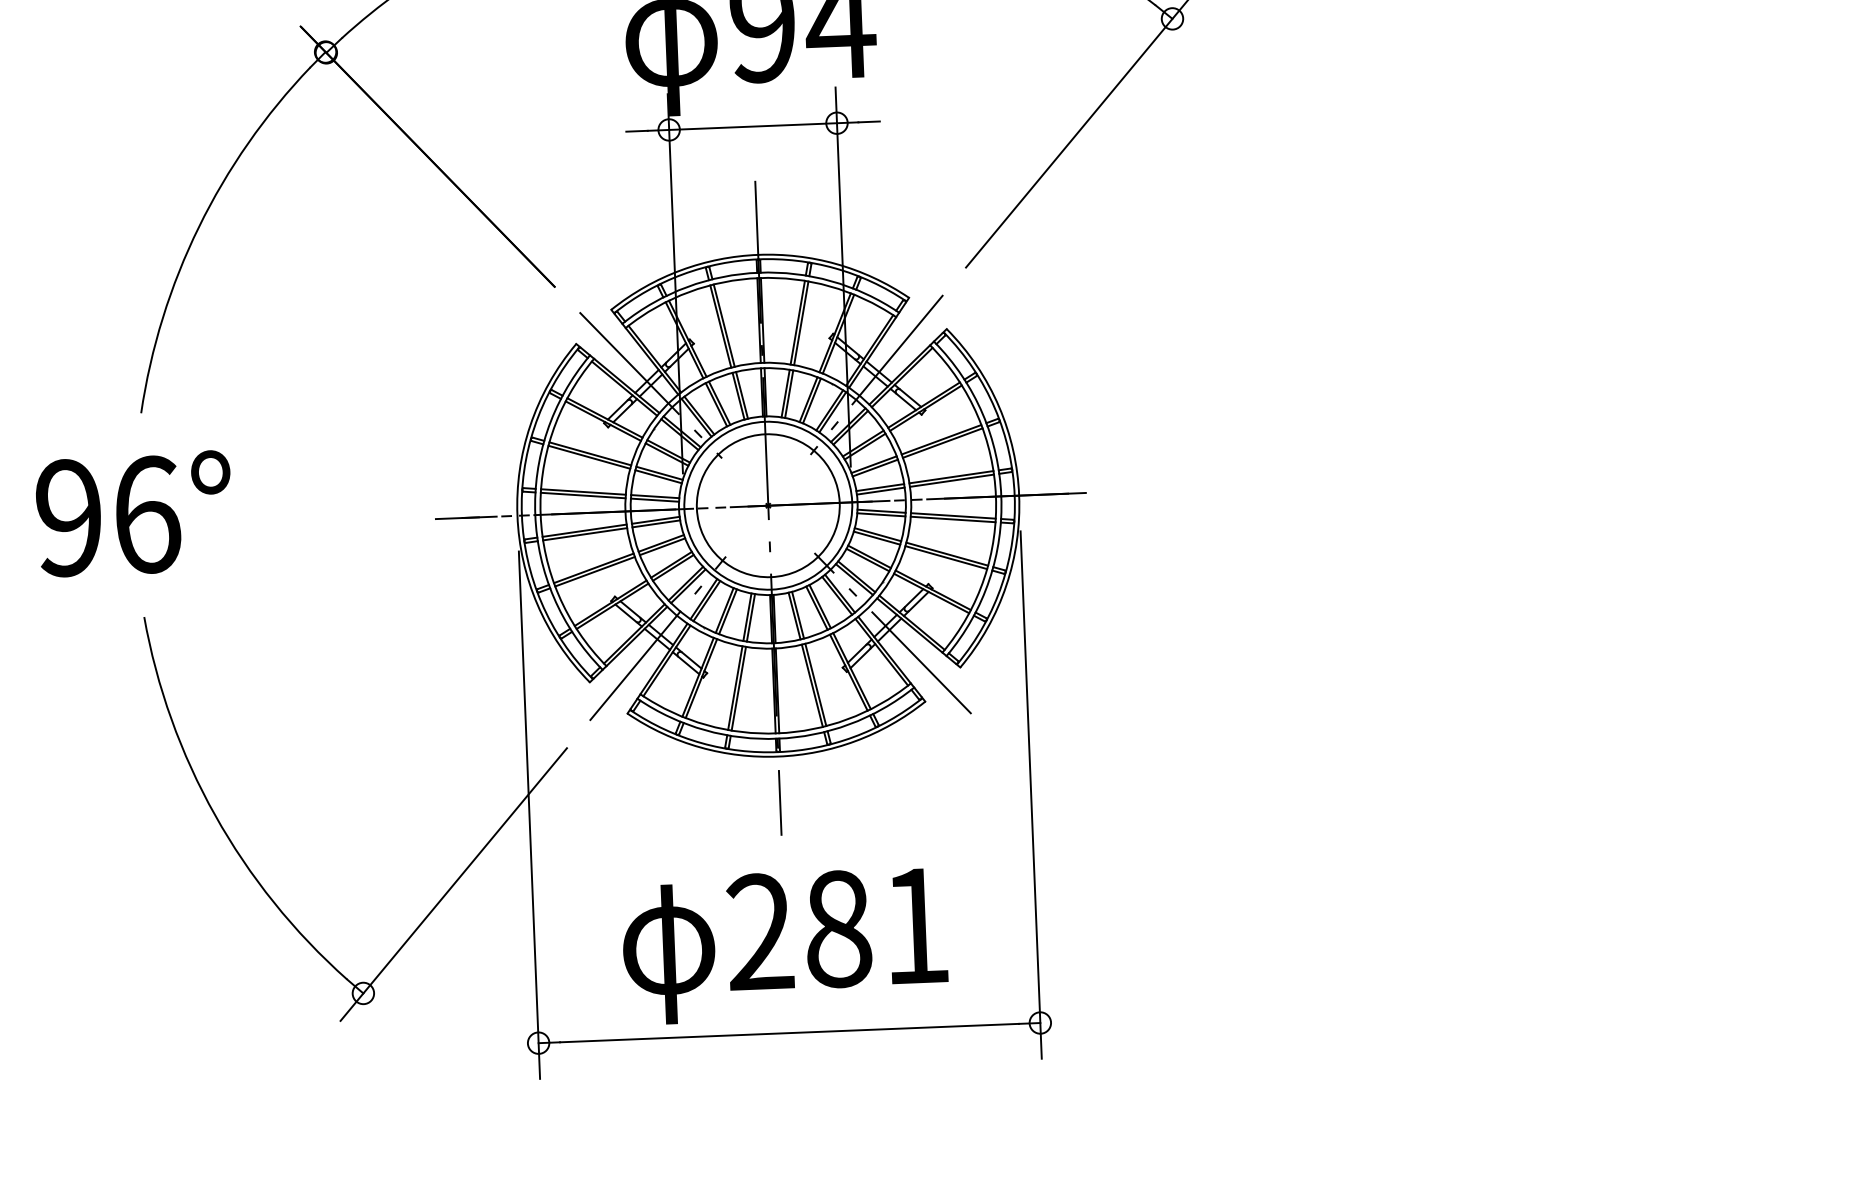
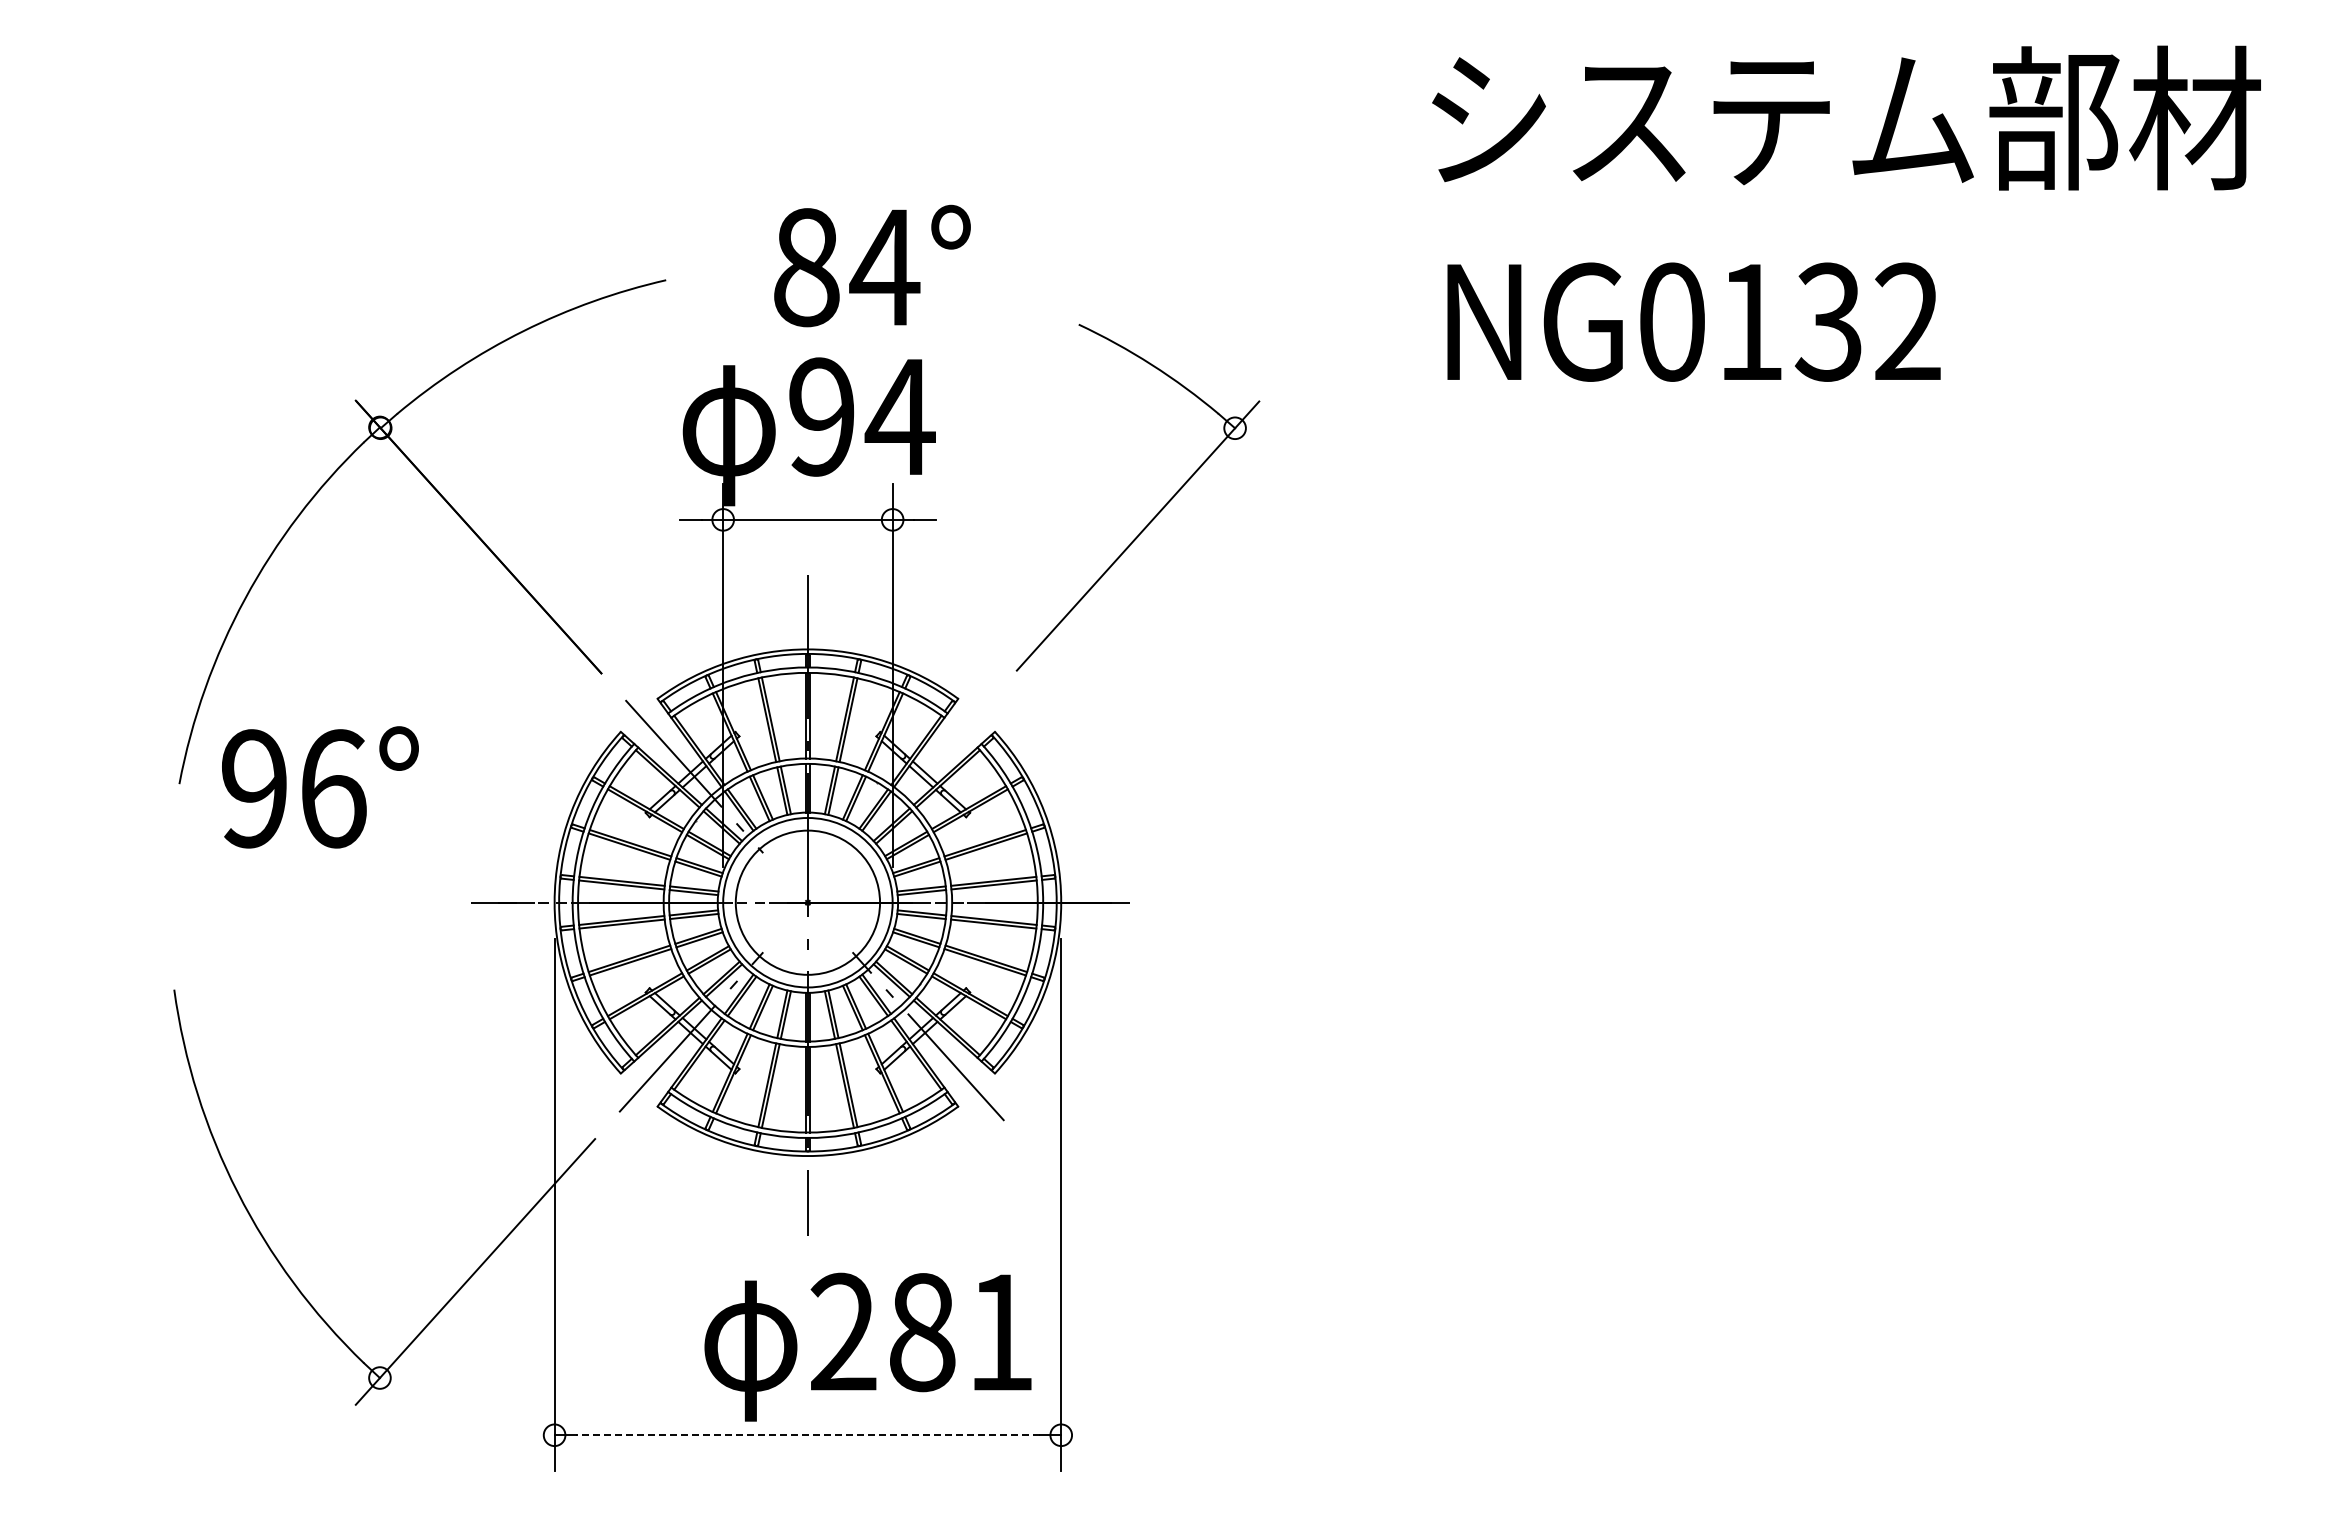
line: (876, 375) -> (922, 775), removed
text: (134, 514) -> (320, 787), moved
text: (784, 945) -> (867, 1346), moved
line: (789, 1033) -> (807, 1435), solid -> dashed

